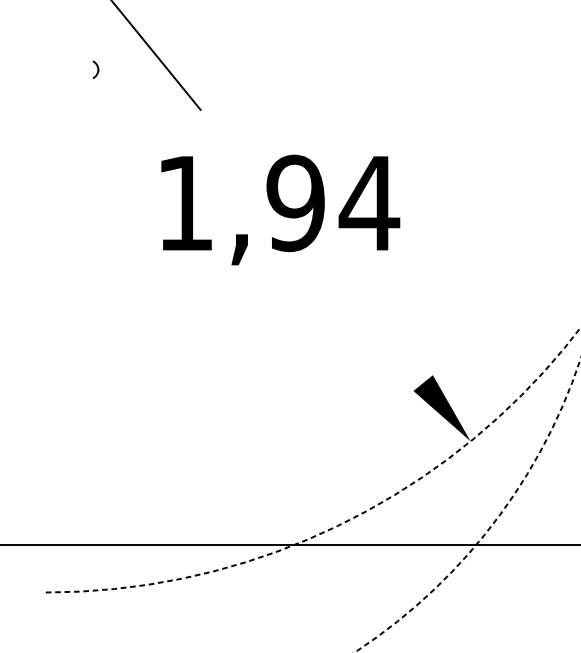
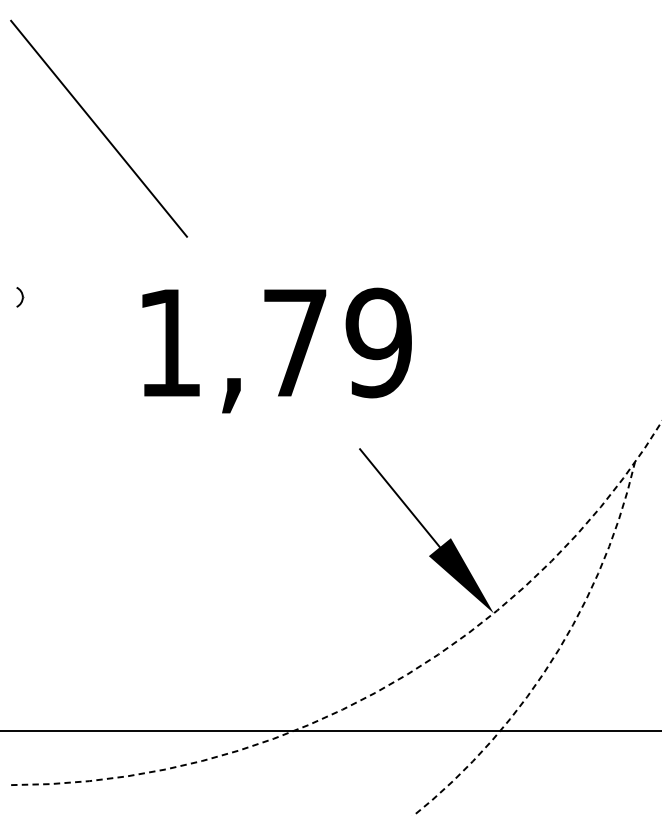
part: (96, 70) -> (20, 297), moved
text: (333, 202) -> (337, 342), 1,94 -> 1,79
line: (387, 340) -> (399, 498), added

